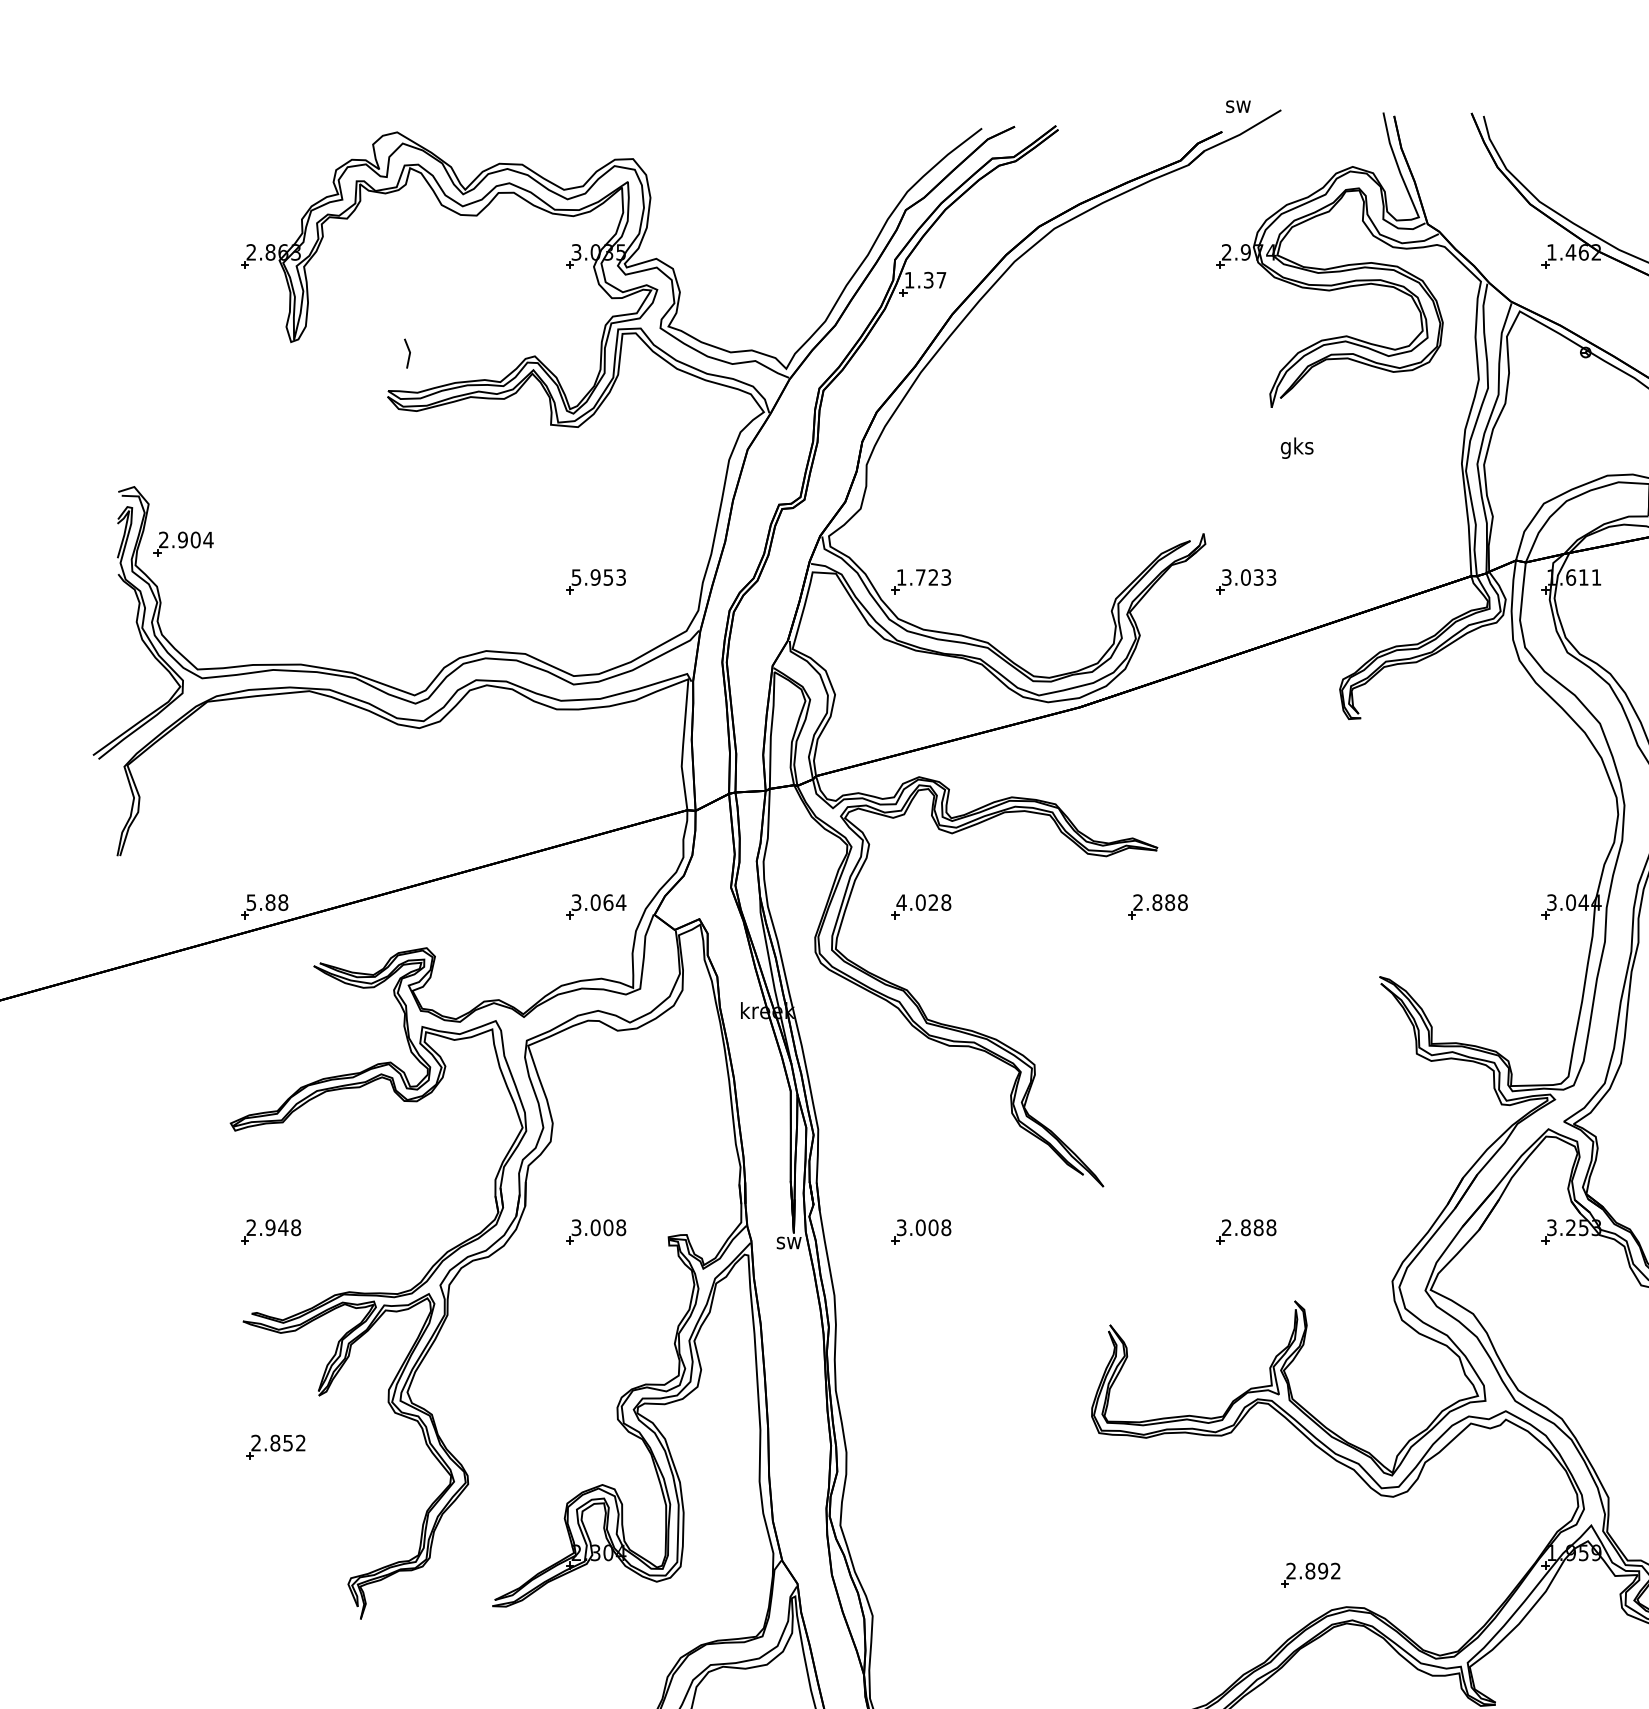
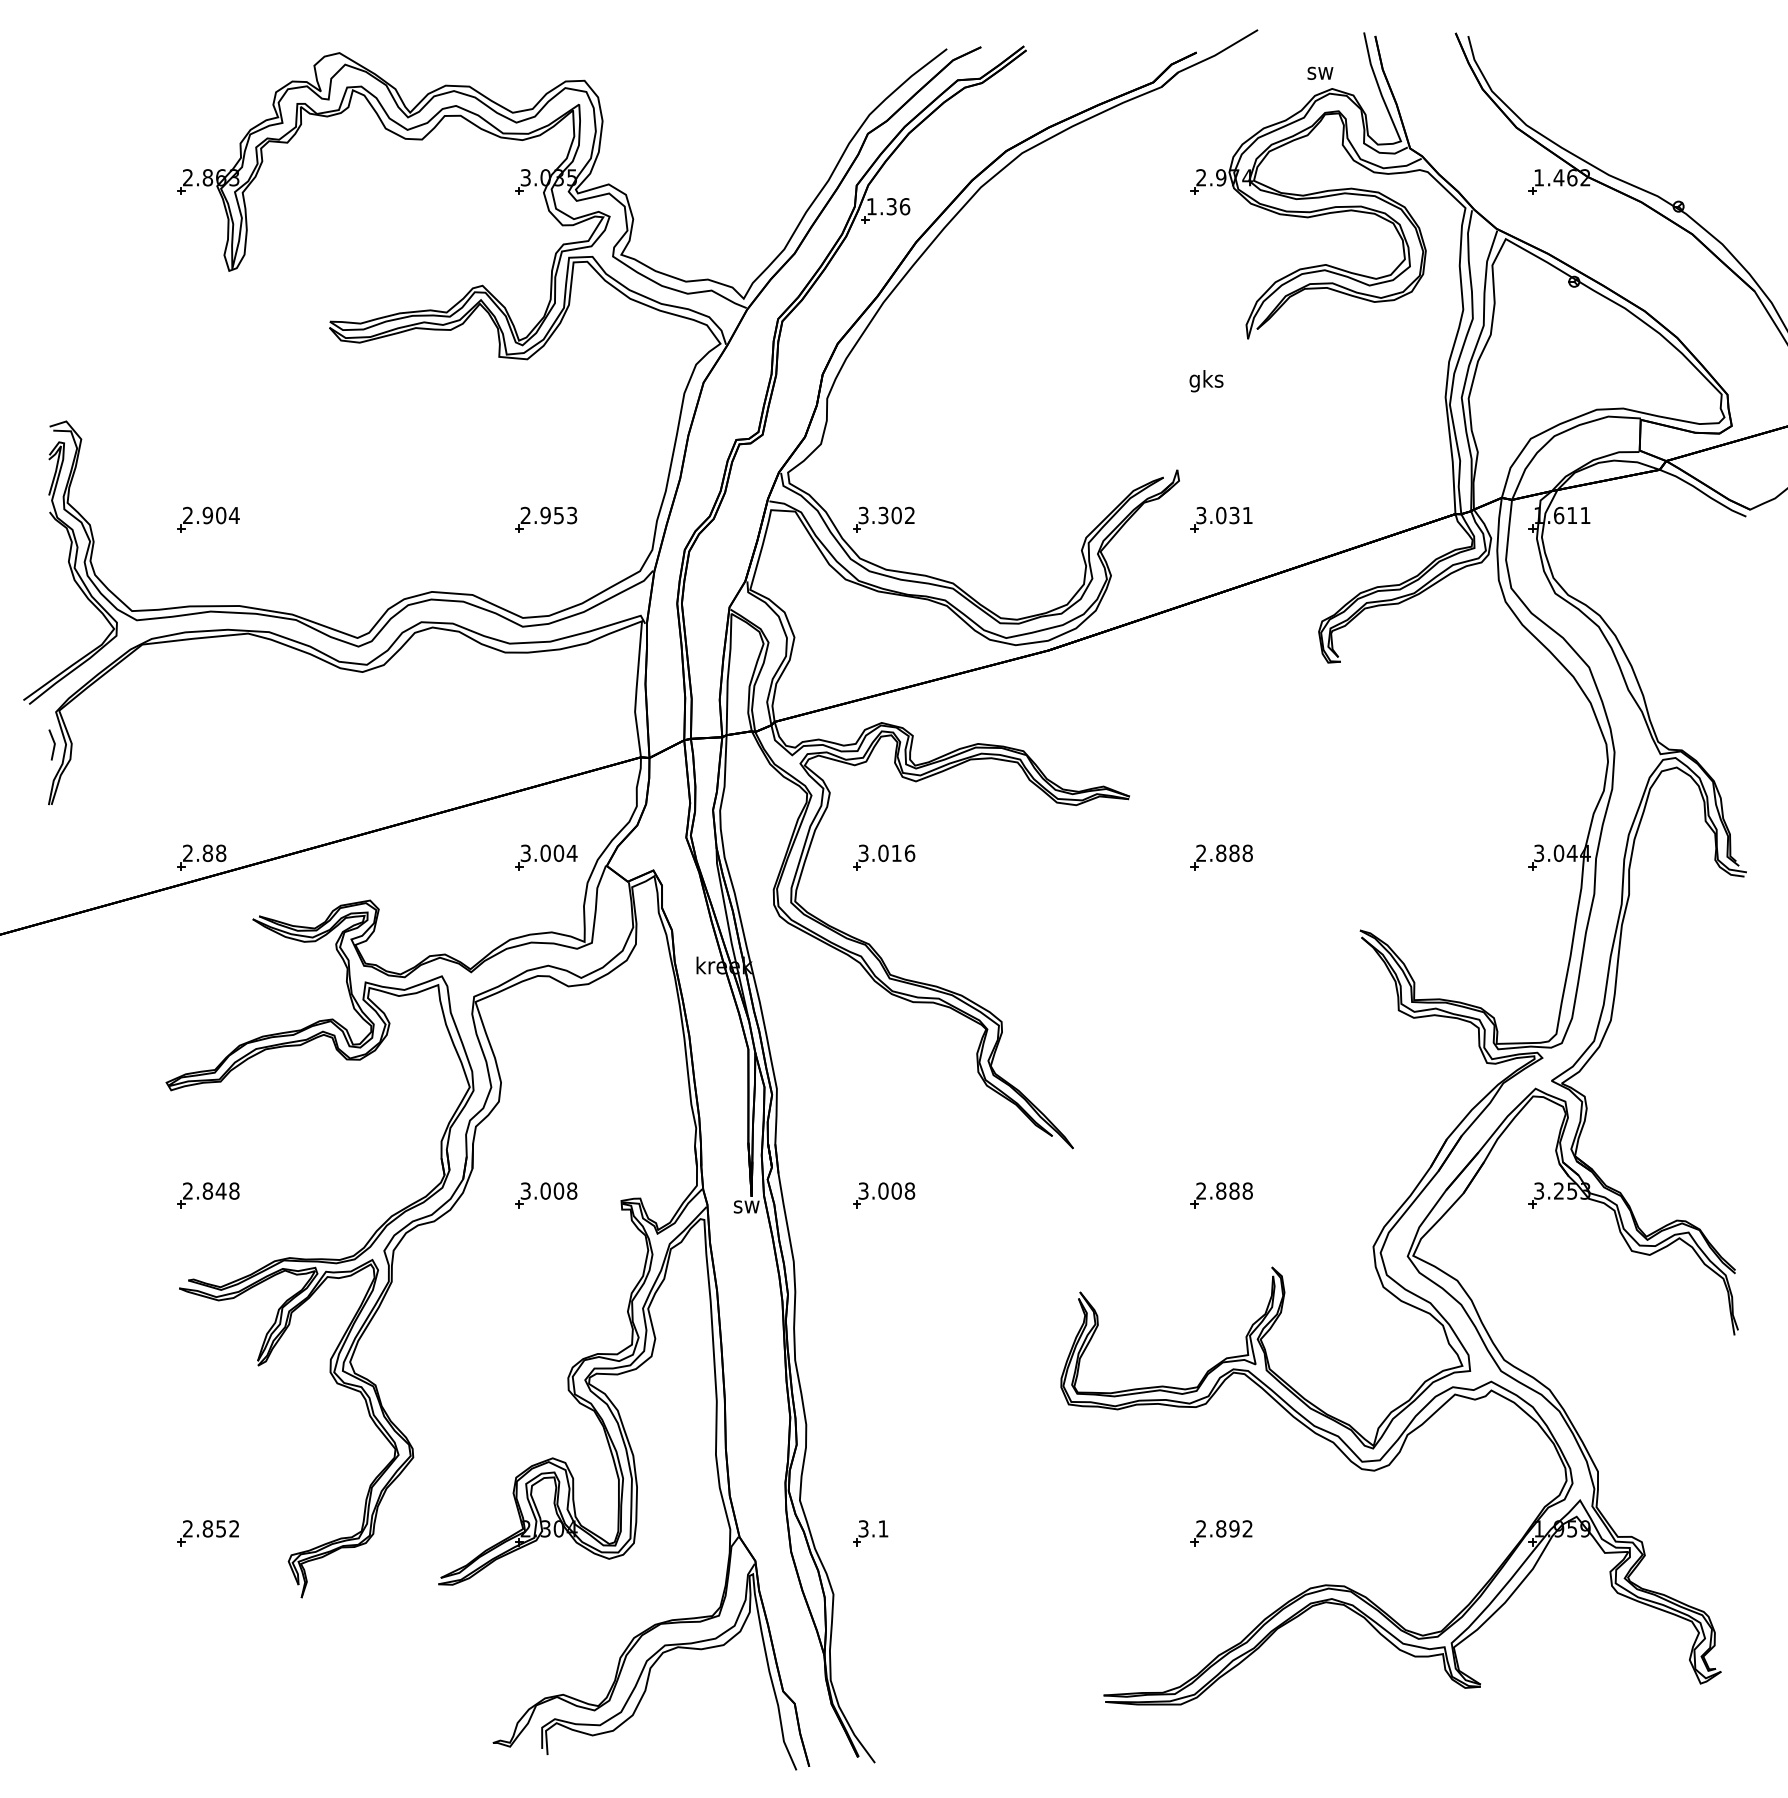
text: (1238, 105) -> (1320, 72), moved
text: (941, 280) -> (904, 206), 1.37 -> 1.36
line: (408, 353) -> (53, 744), moved
text: (1297, 448) -> (1206, 381), moved
part: (183, 543) -> (208, 519), moved
text: (576, 577) -> (525, 515), 5.953 -> 2.953
text: (923, 577) -> (886, 515), 1.723 -> 3.302
text: (1271, 577) -> (1247, 515), 3.033 -> 3.031
text: (608, 901) -> (558, 852), 3.064 -> 3.004
text: (250, 902) -> (187, 853), 5.88 -> 2.88
text: (923, 902) -> (886, 853), 4.028 -> 3.016
part: (1157, 906) -> (1221, 857), moved
text: (270, 1227) -> (207, 1190), 2.948 -> 2.848
part: (274, 1447) -> (207, 1533), moved
part: (908, 1557) -> (870, 1533), added
part: (1310, 1575) -> (1221, 1533), moved

